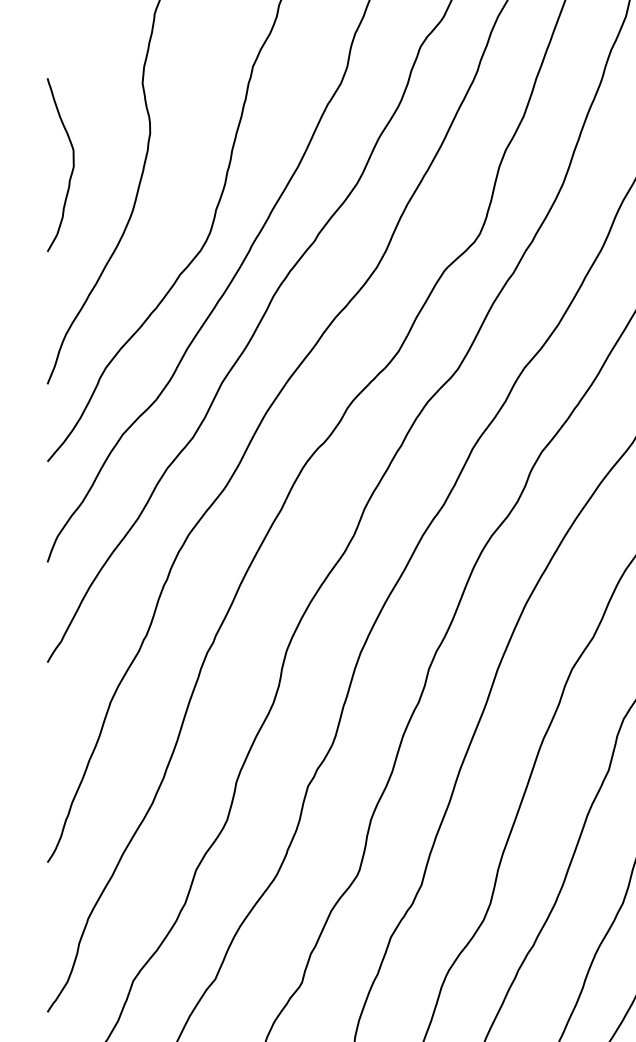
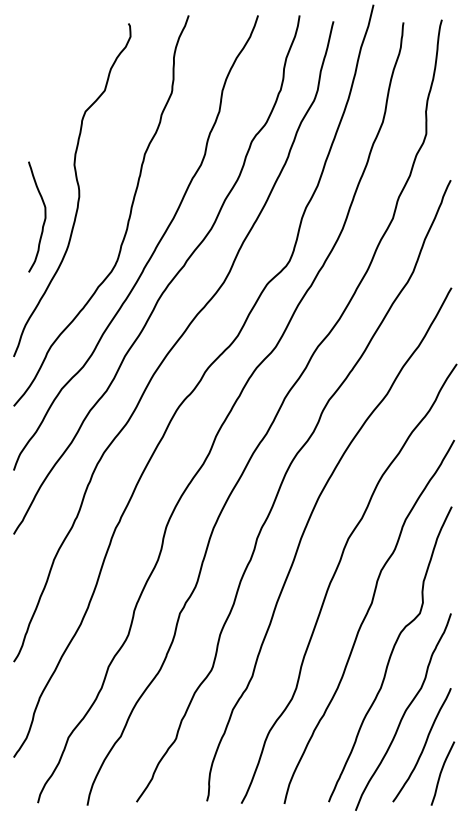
curve: (72, 164) -> (44, 216), moved

